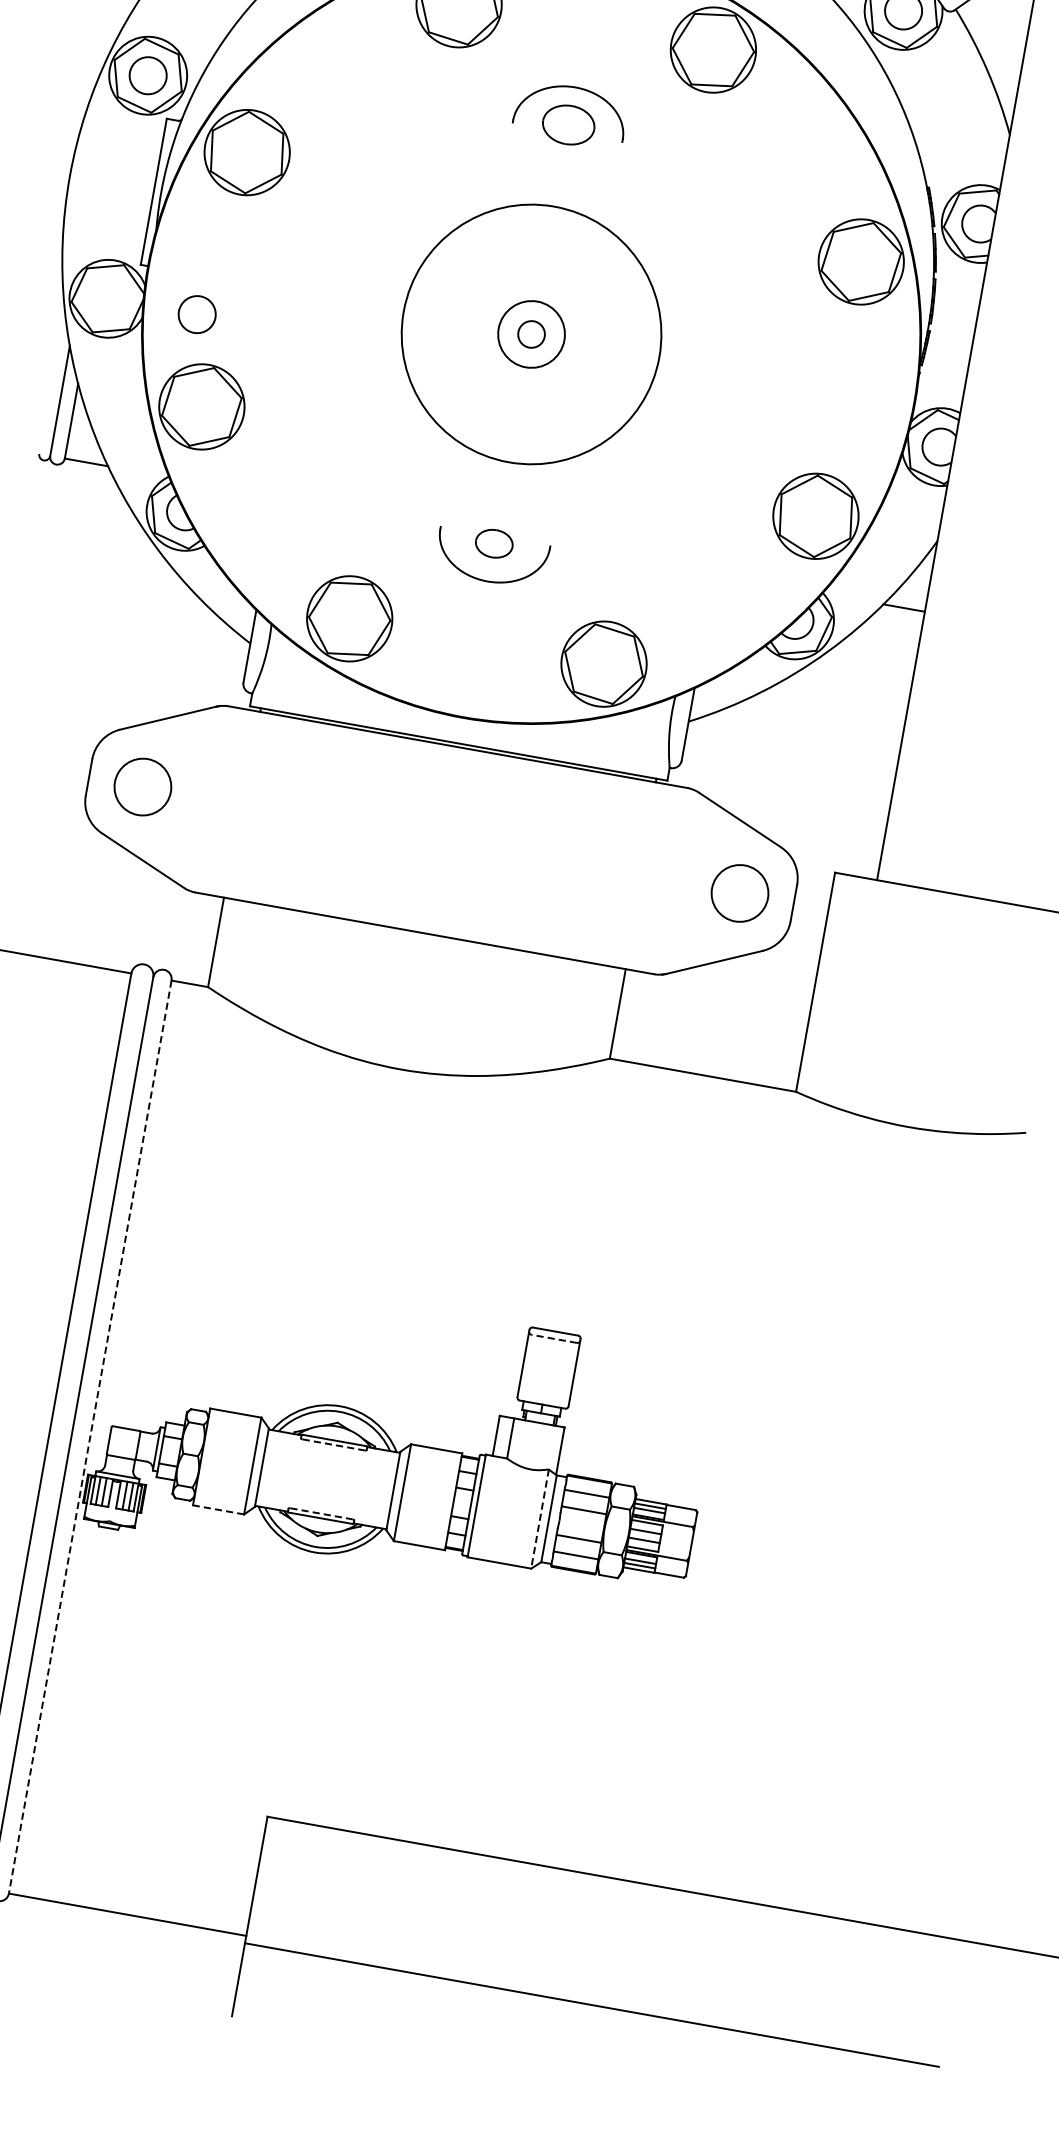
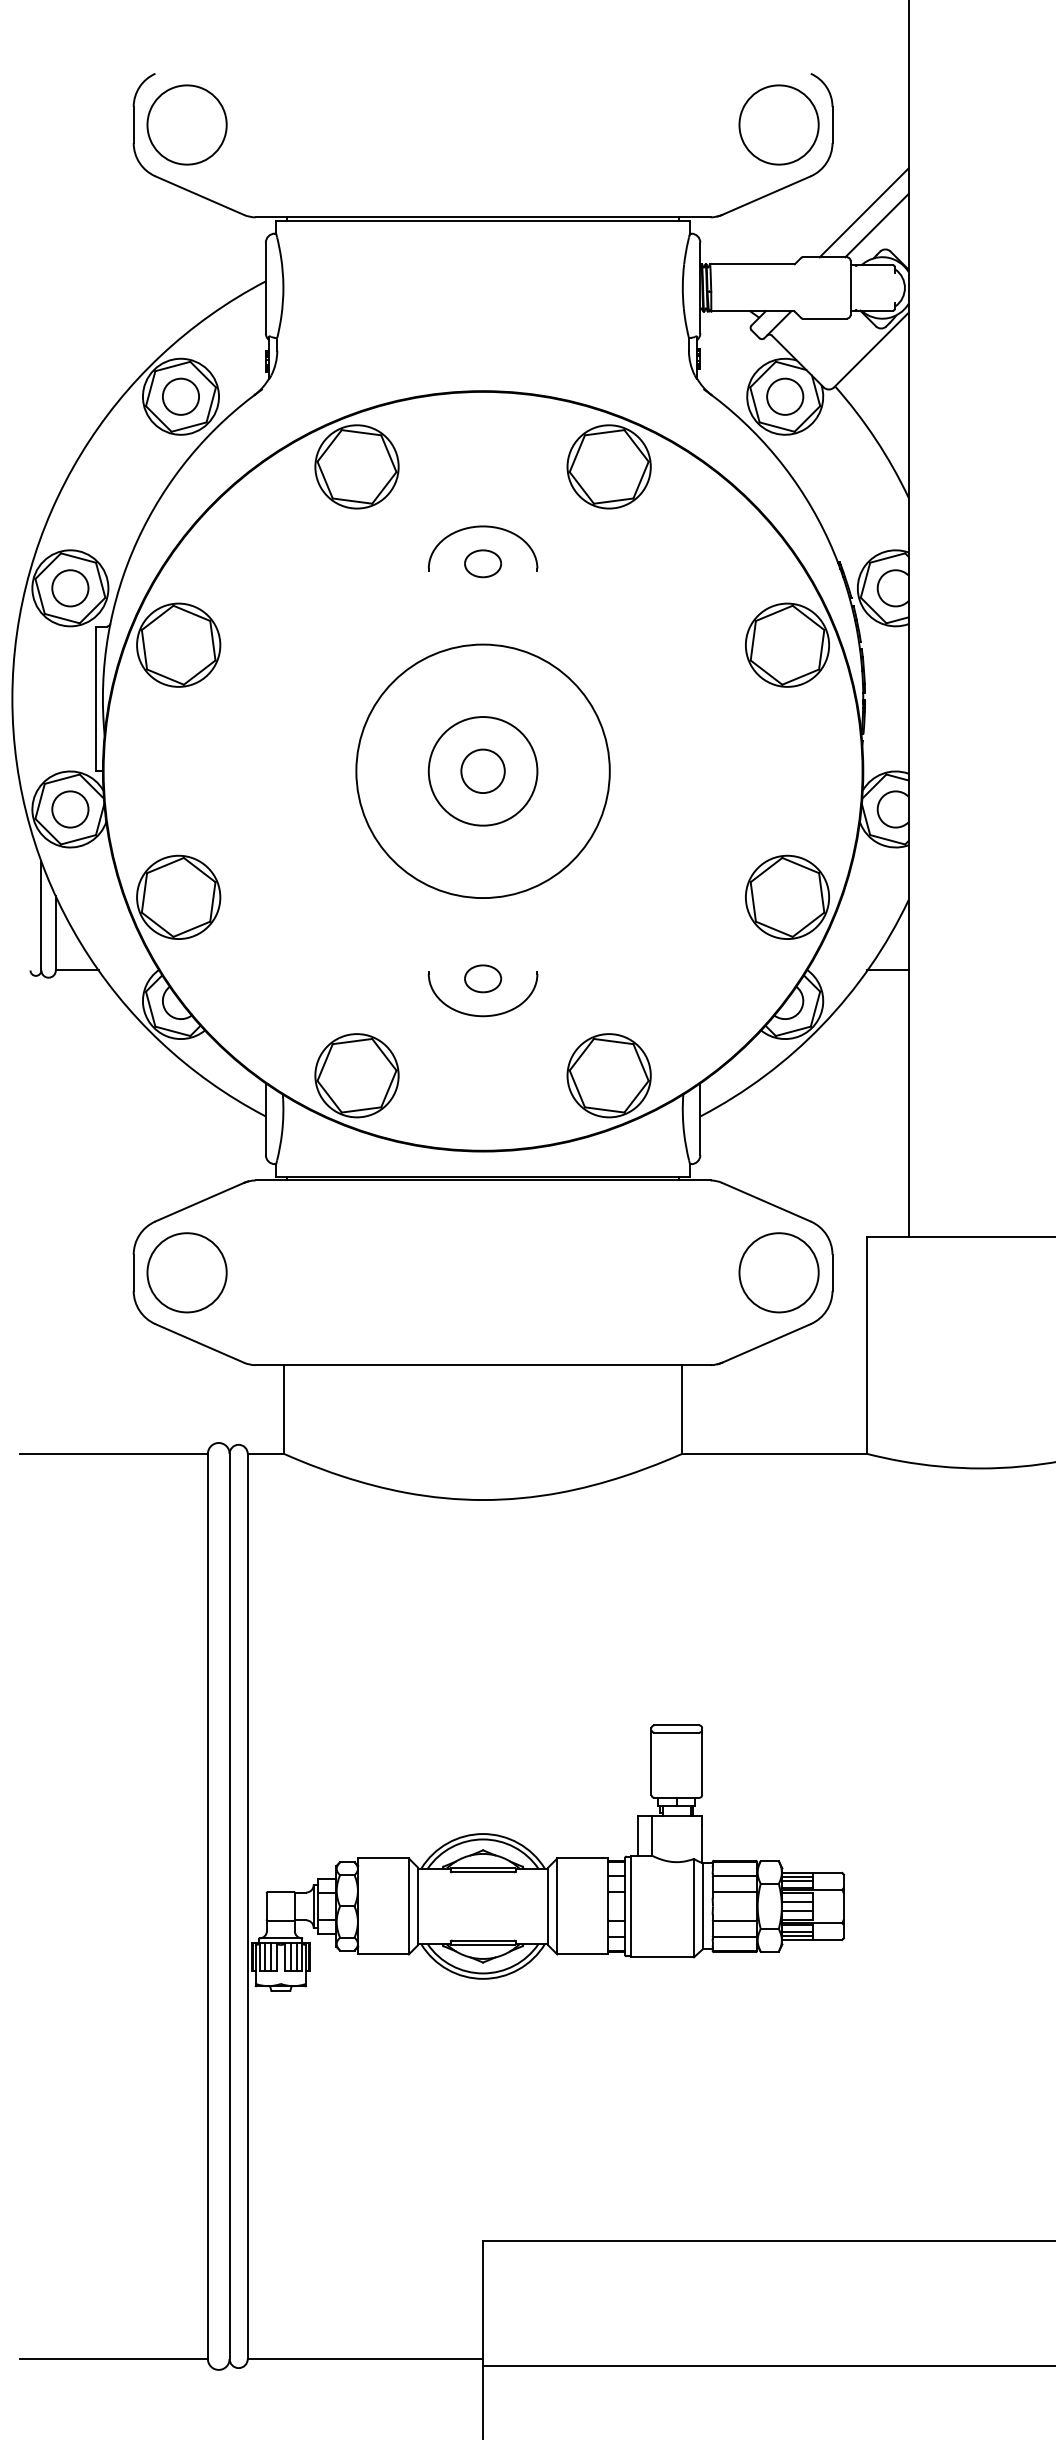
part: (569, 124) -> (483, 563), size x0.71
circle: (197, 314) -> (70, 809), moved
circle: (530, 334) -> (482, 771), size x1.67
circle: (530, 334) -> (482, 771), size x1.67
circle: (142, 786) -> (186, 1272), size x1.43
circle: (739, 893) -> (778, 1272), size x1.43
line: (553, 1338) -> (676, 1732), dashed -> solid
line: (89, 1437) -> (247, 1906), dashed -> solid
line: (334, 1445) -> (483, 1872), dashed -> solid
line: (218, 1509) -> (383, 1954), dashed -> solid
line: (321, 1513) -> (483, 1940), dashed -> solid
line: (540, 1519) -> (694, 1908), dashed -> solid

